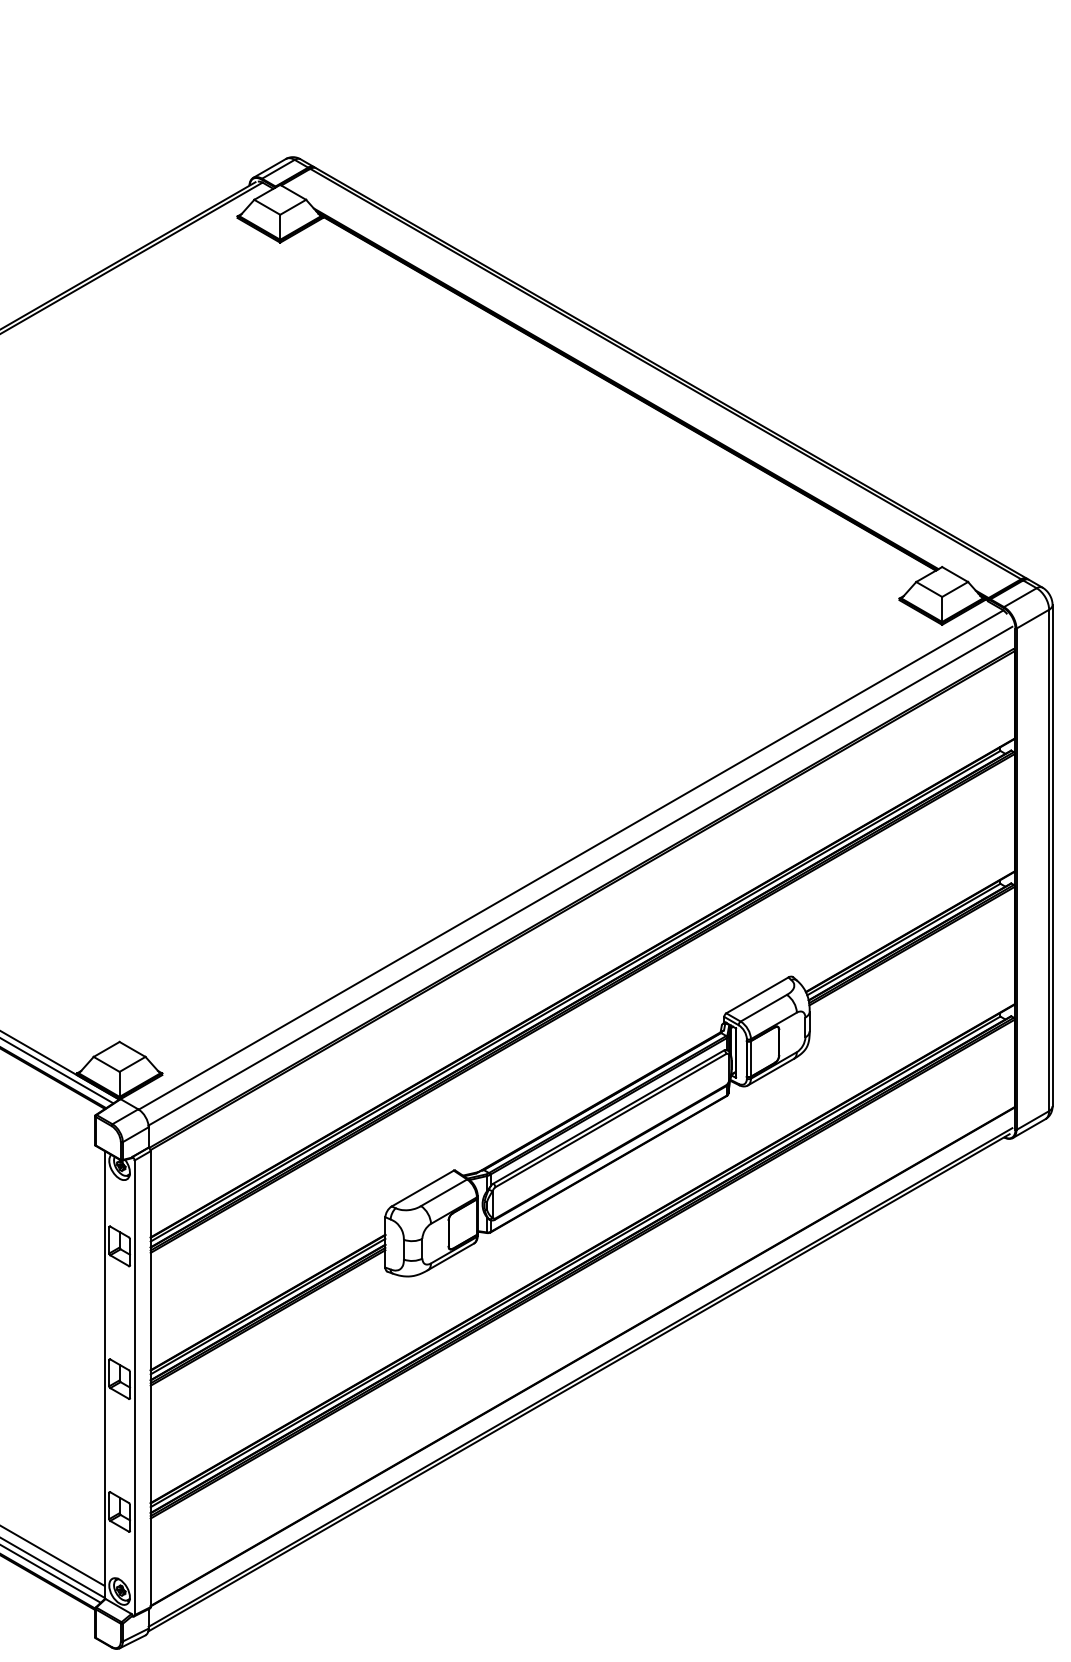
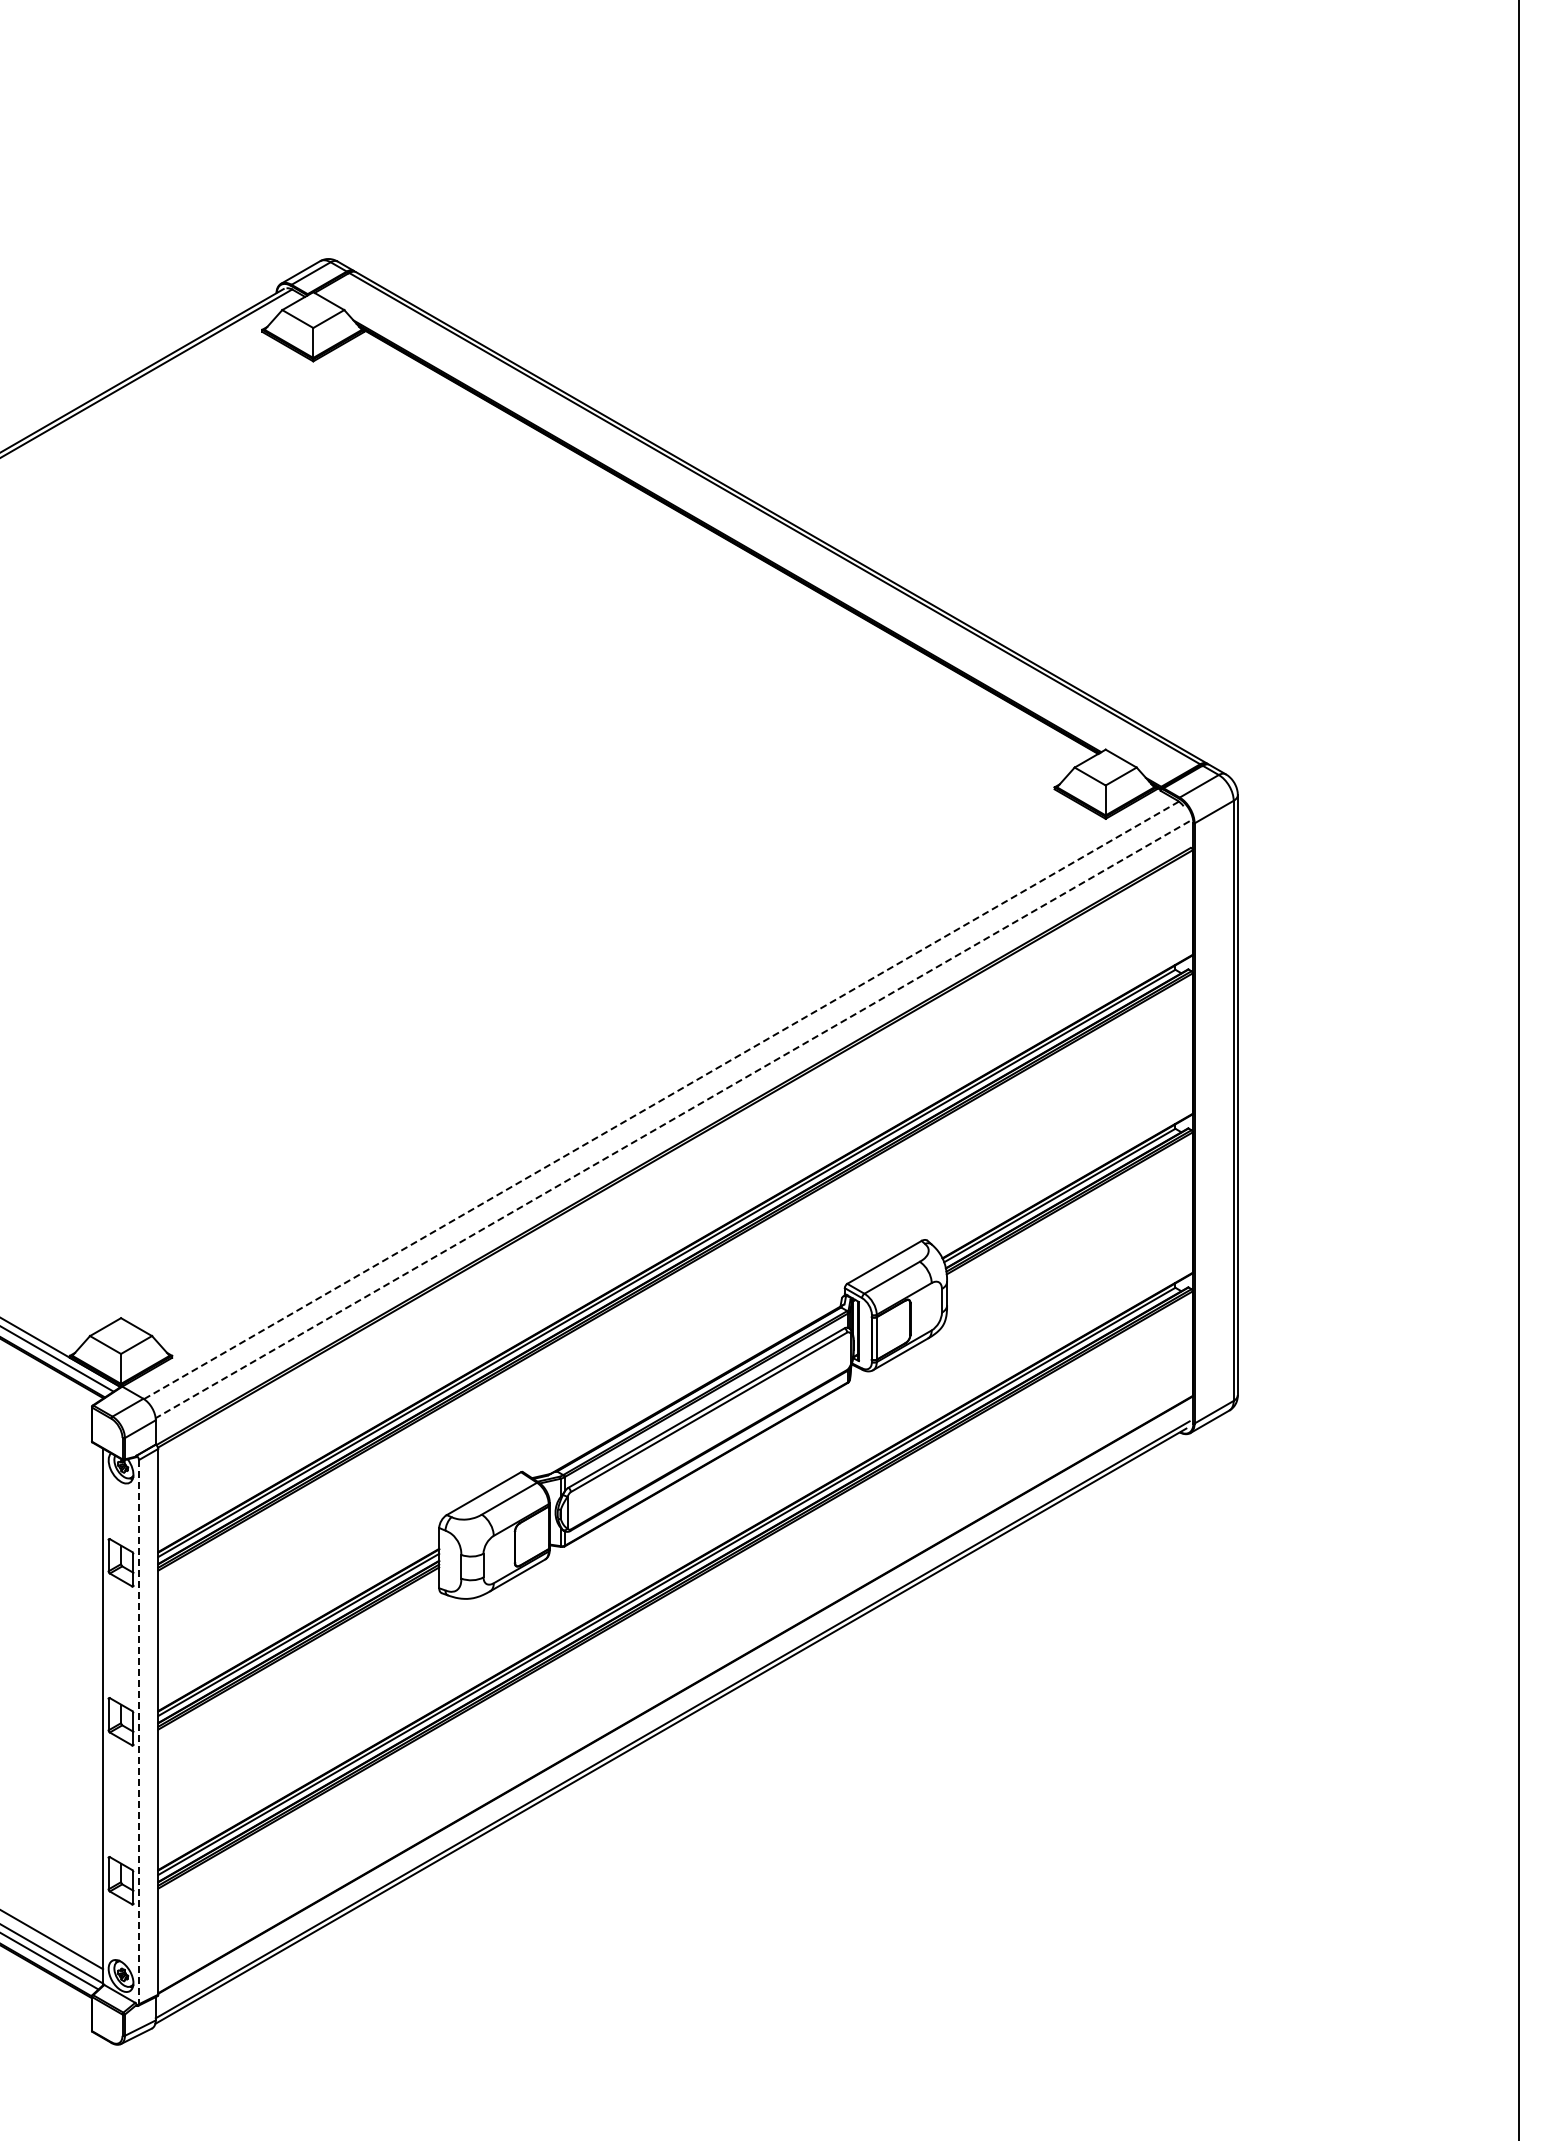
line: (571, 860) -> (661, 1100), solid -> dashed
line: (580, 876) -> (672, 1119), solid -> dashed
line: (135, 1388) -> (139, 1732), solid -> dashed

